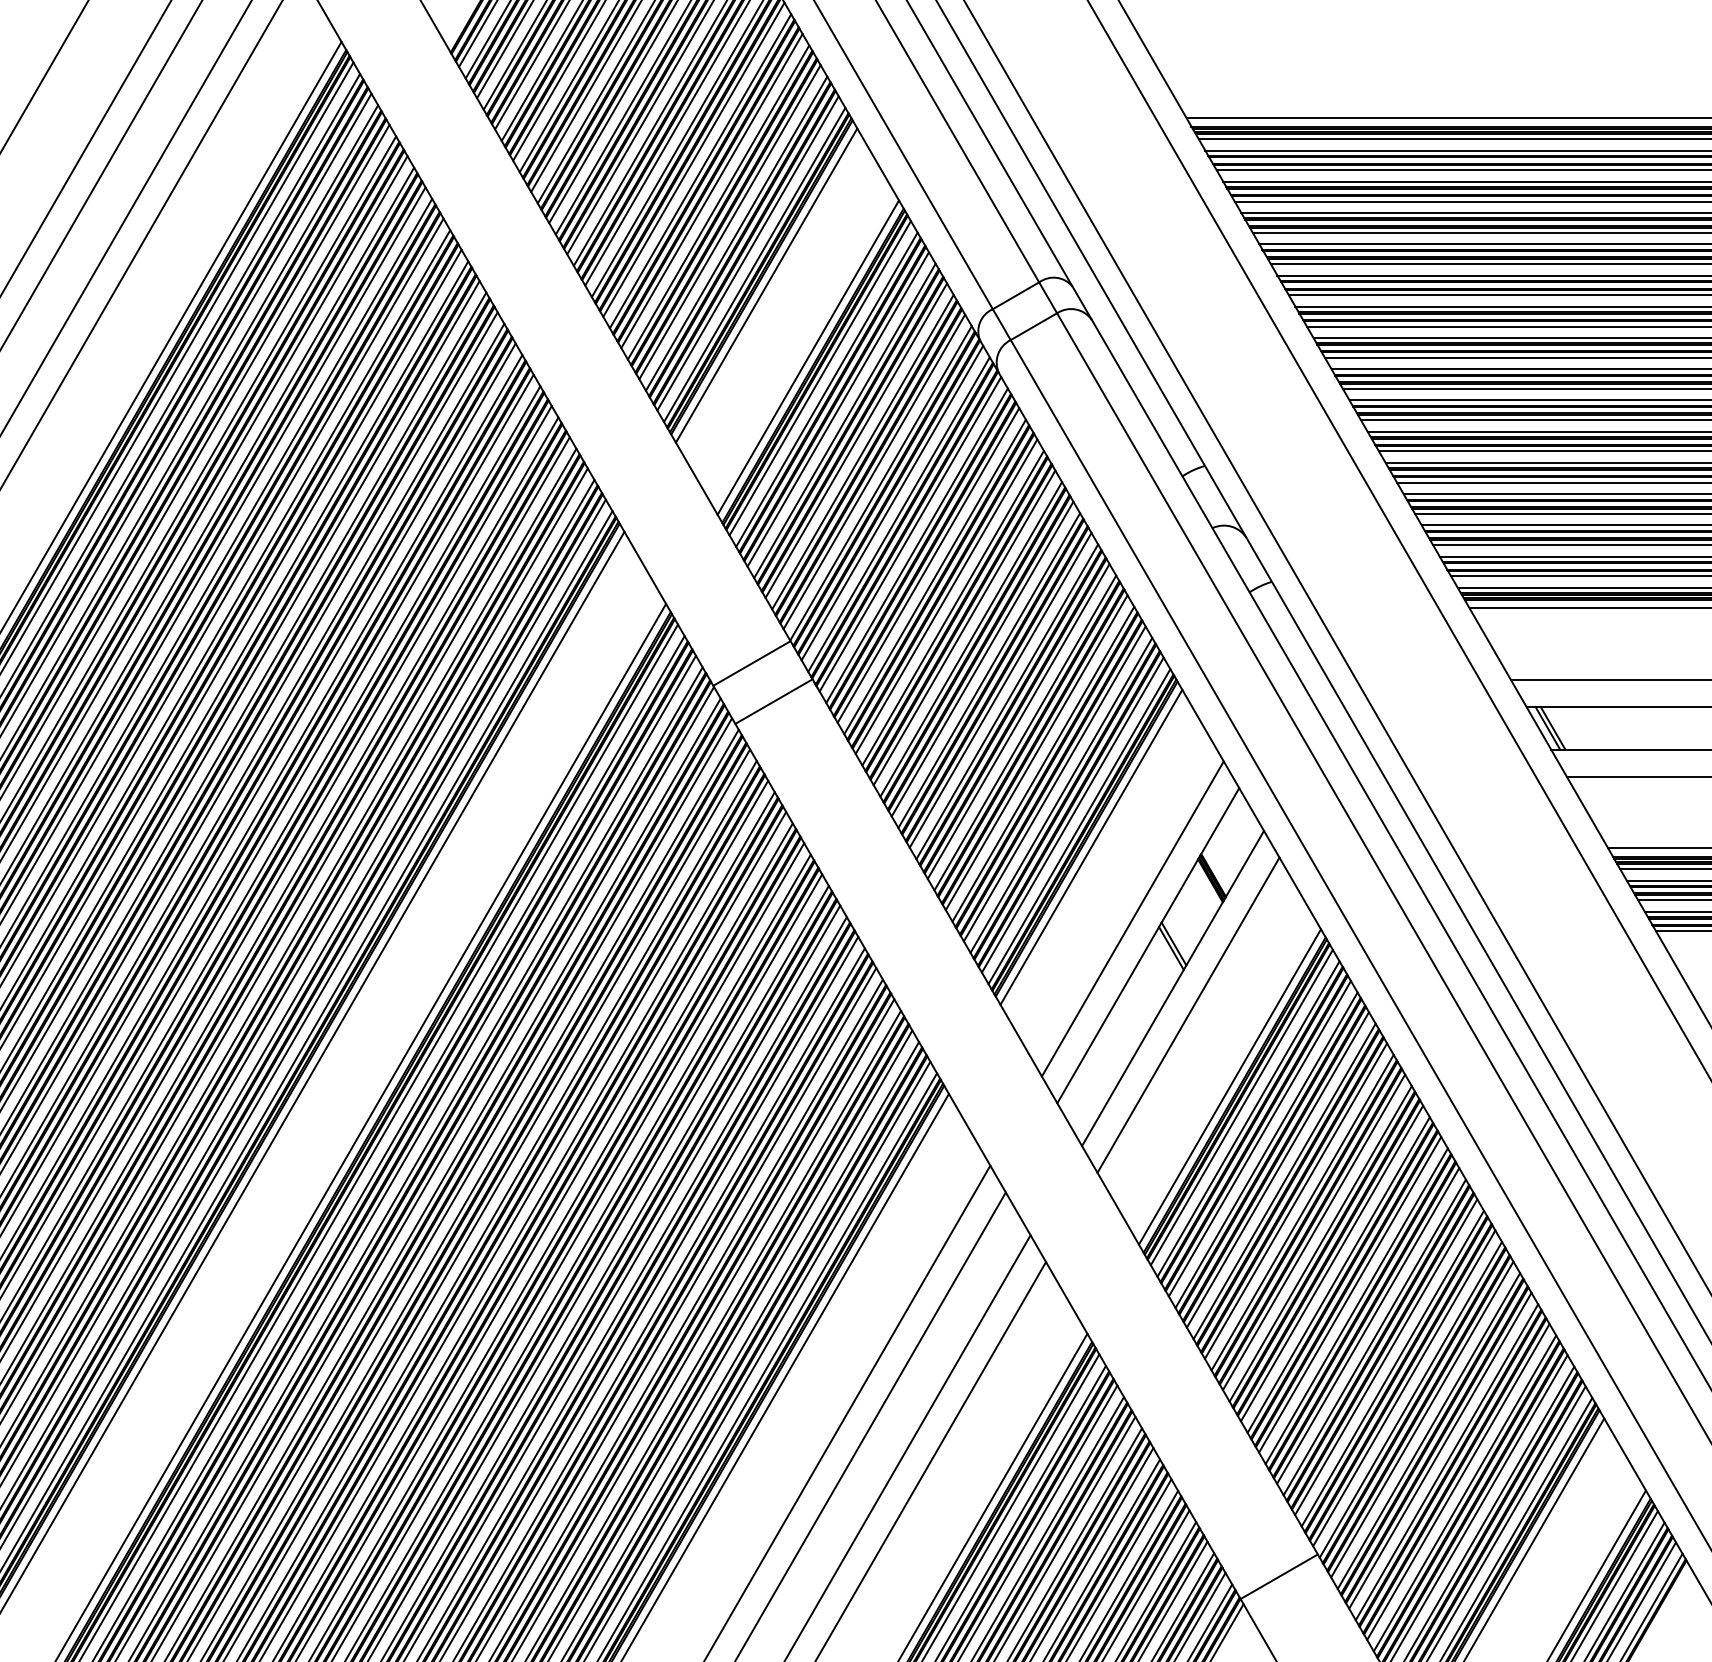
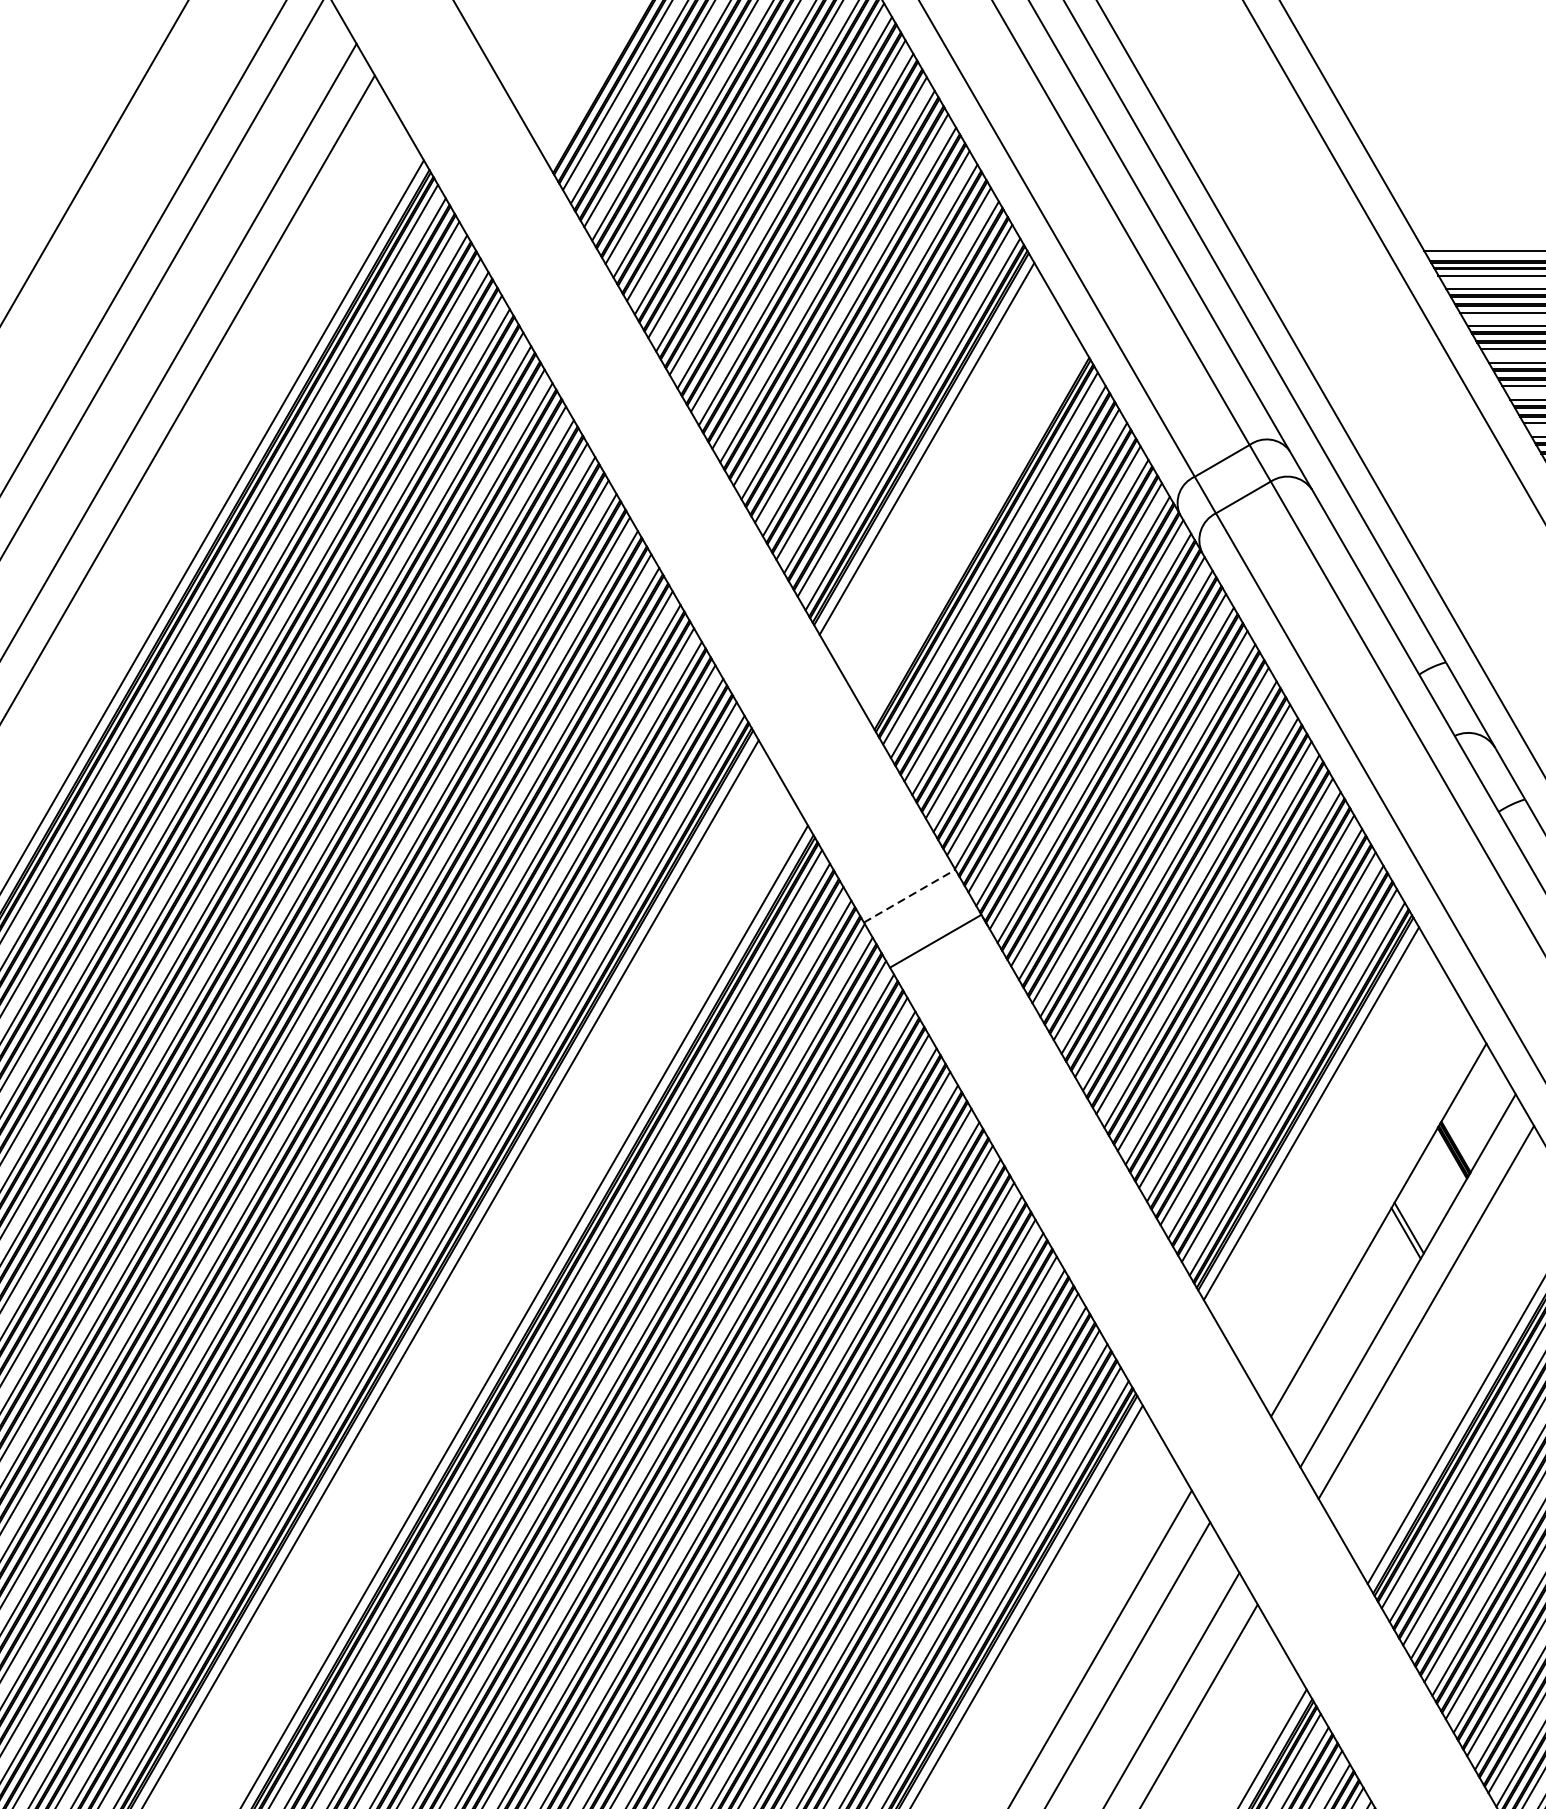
line: (807, 357) -> (975, 533), removed
line: (751, 663) -> (909, 896), solid -> dashed
line: (1132, 918) -> (1360, 1197), removed

